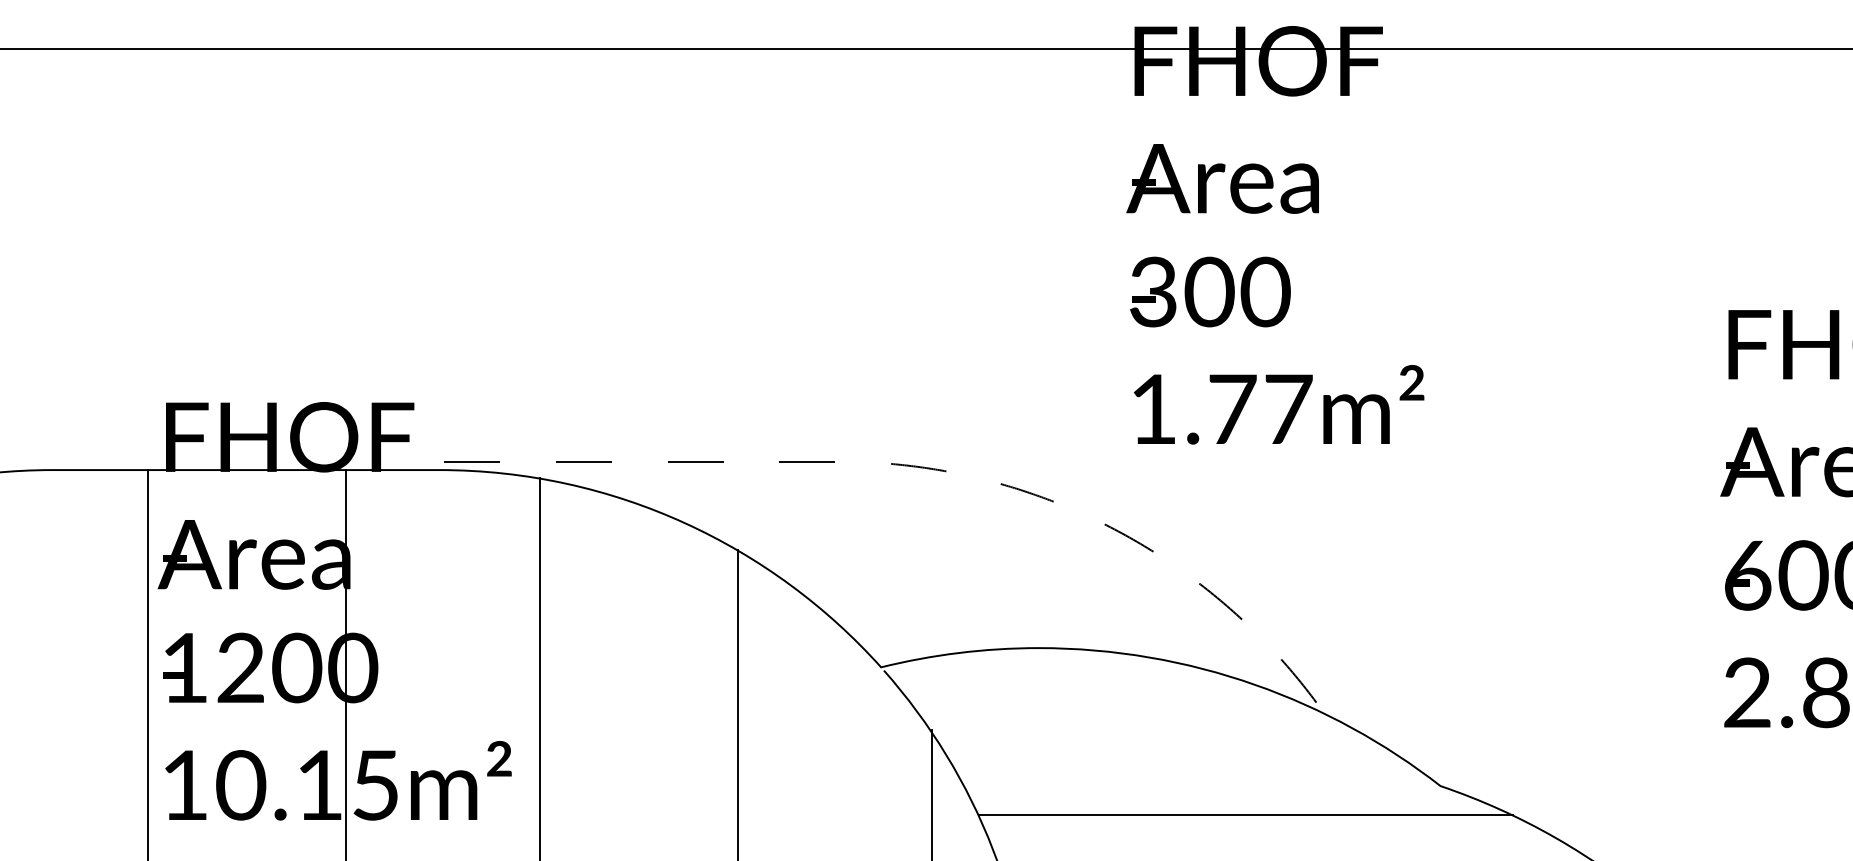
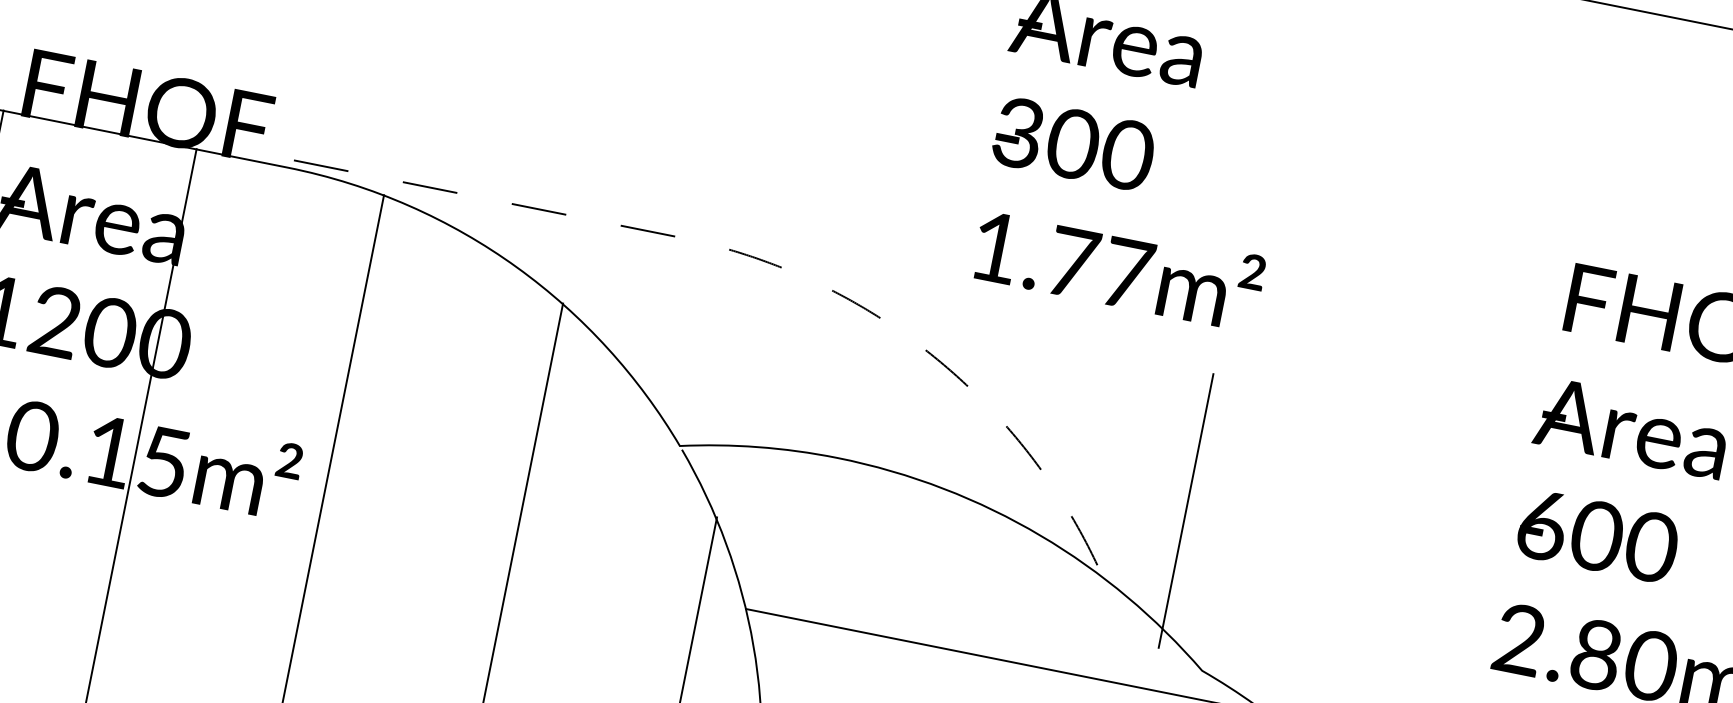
line: (1393, 631) -> (1186, 510), added

